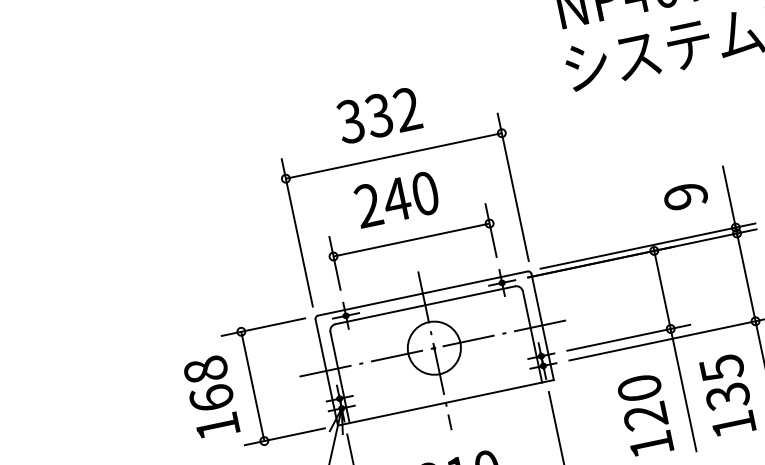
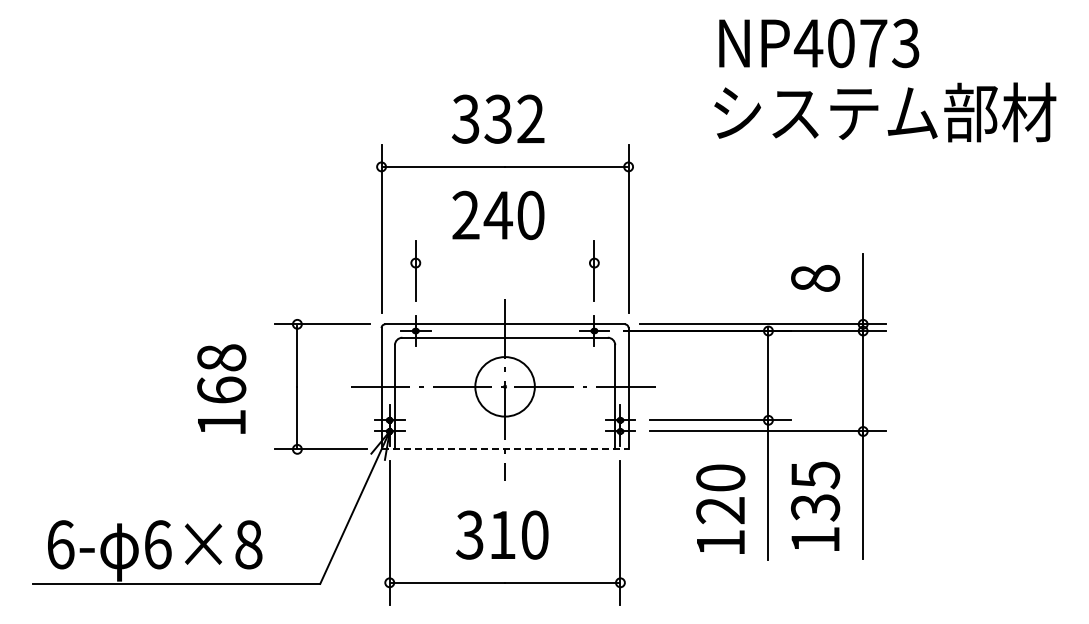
text: (685, 196) -> (815, 278), 9 -> 8
line: (411, 240) -> (504, 263), removed
text: (211, 396) -> (221, 388), moved
line: (446, 402) -> (505, 449), solid -> dashed

